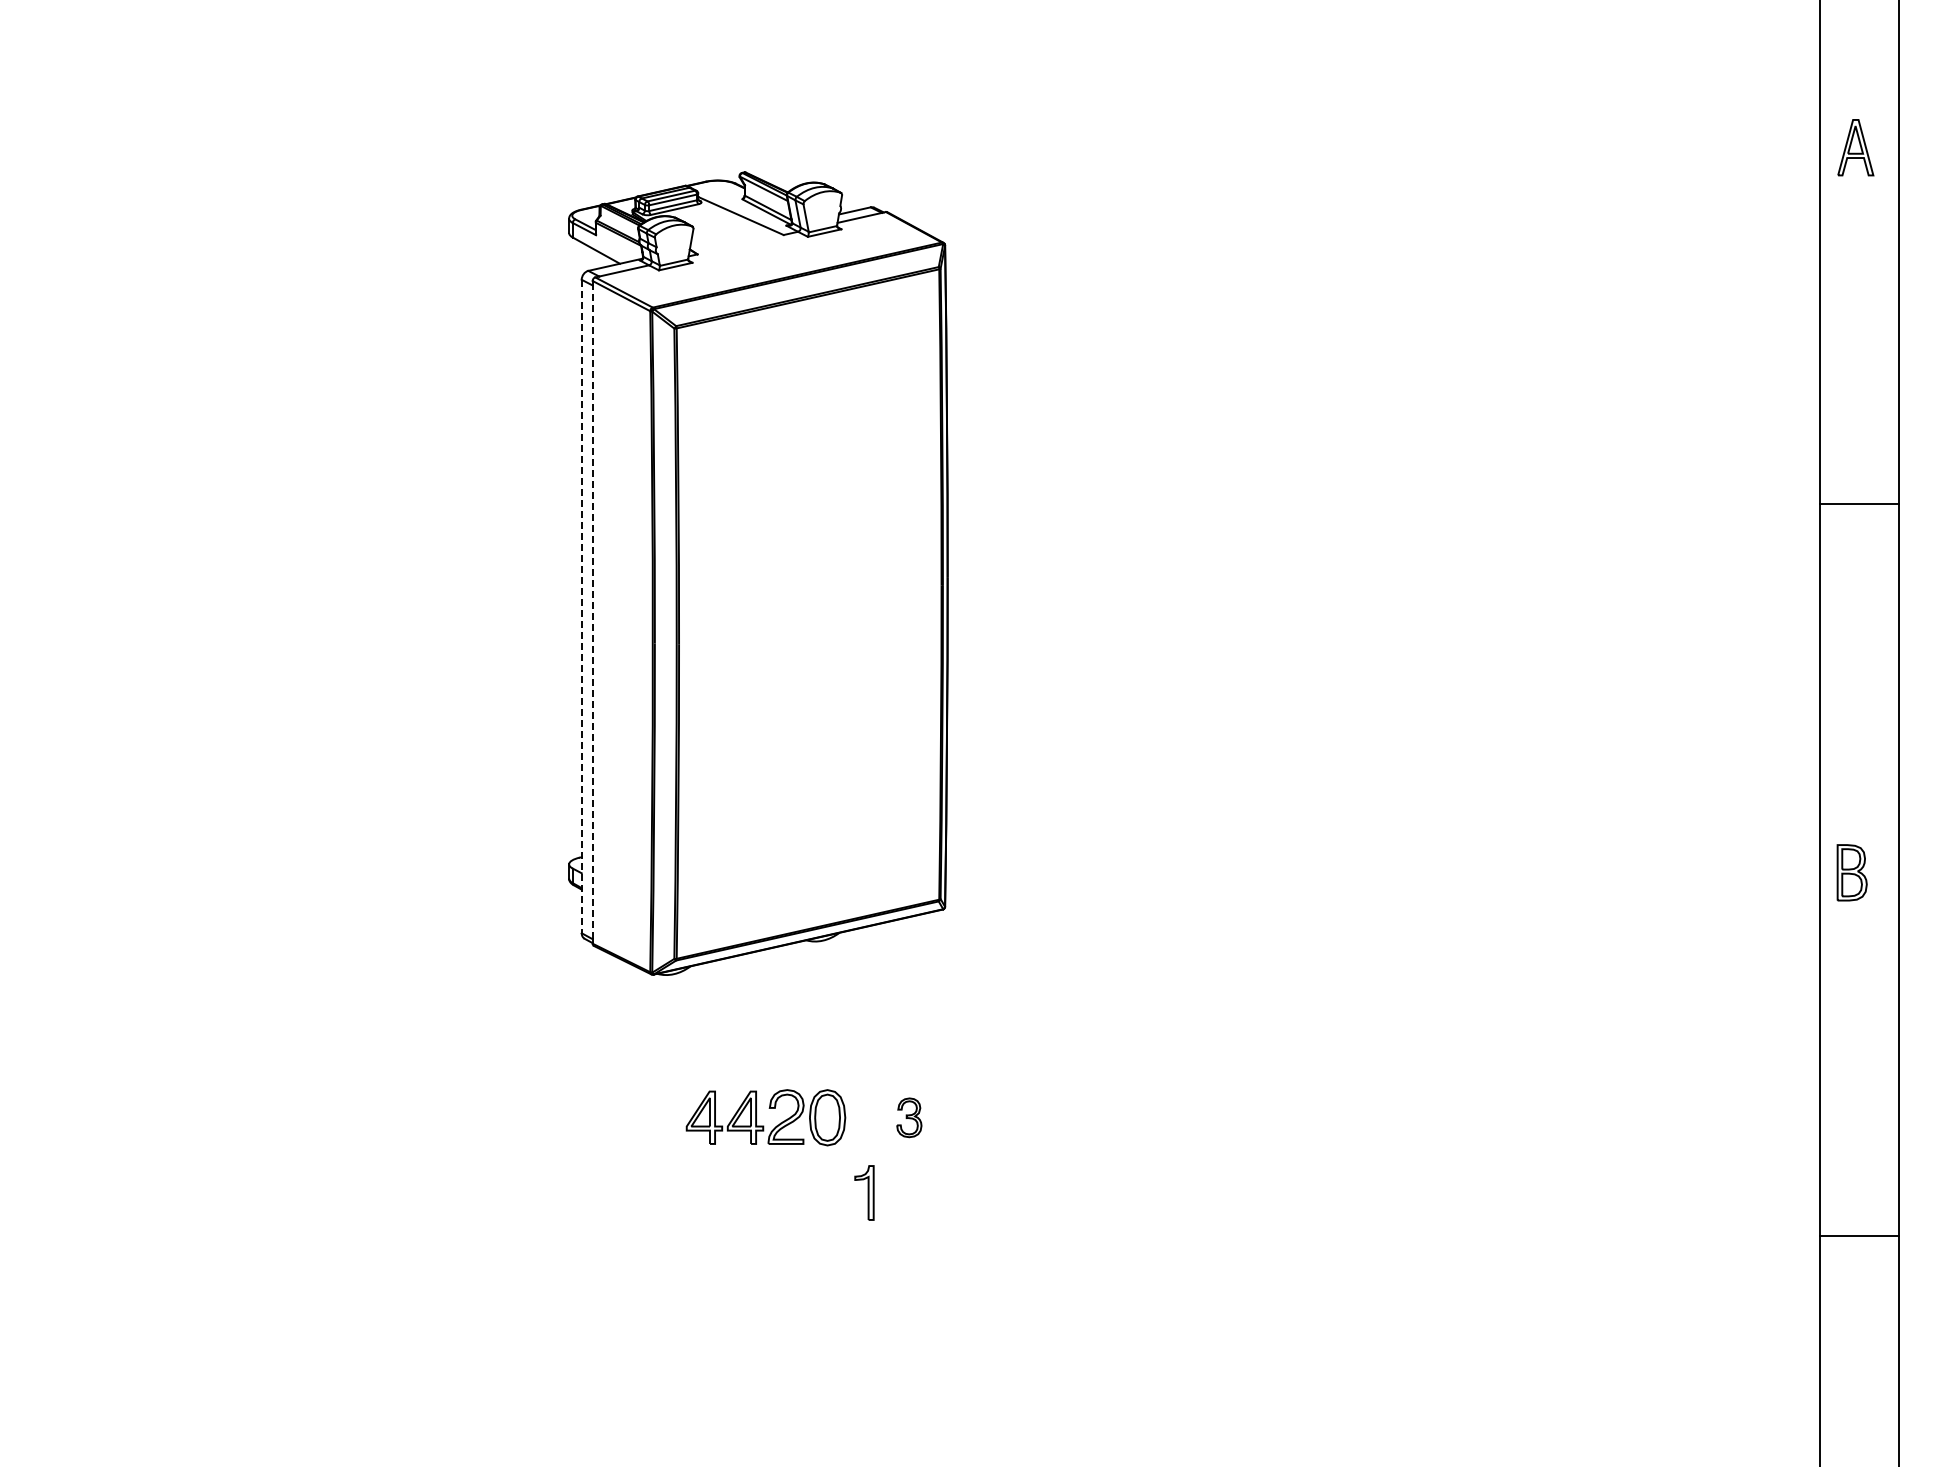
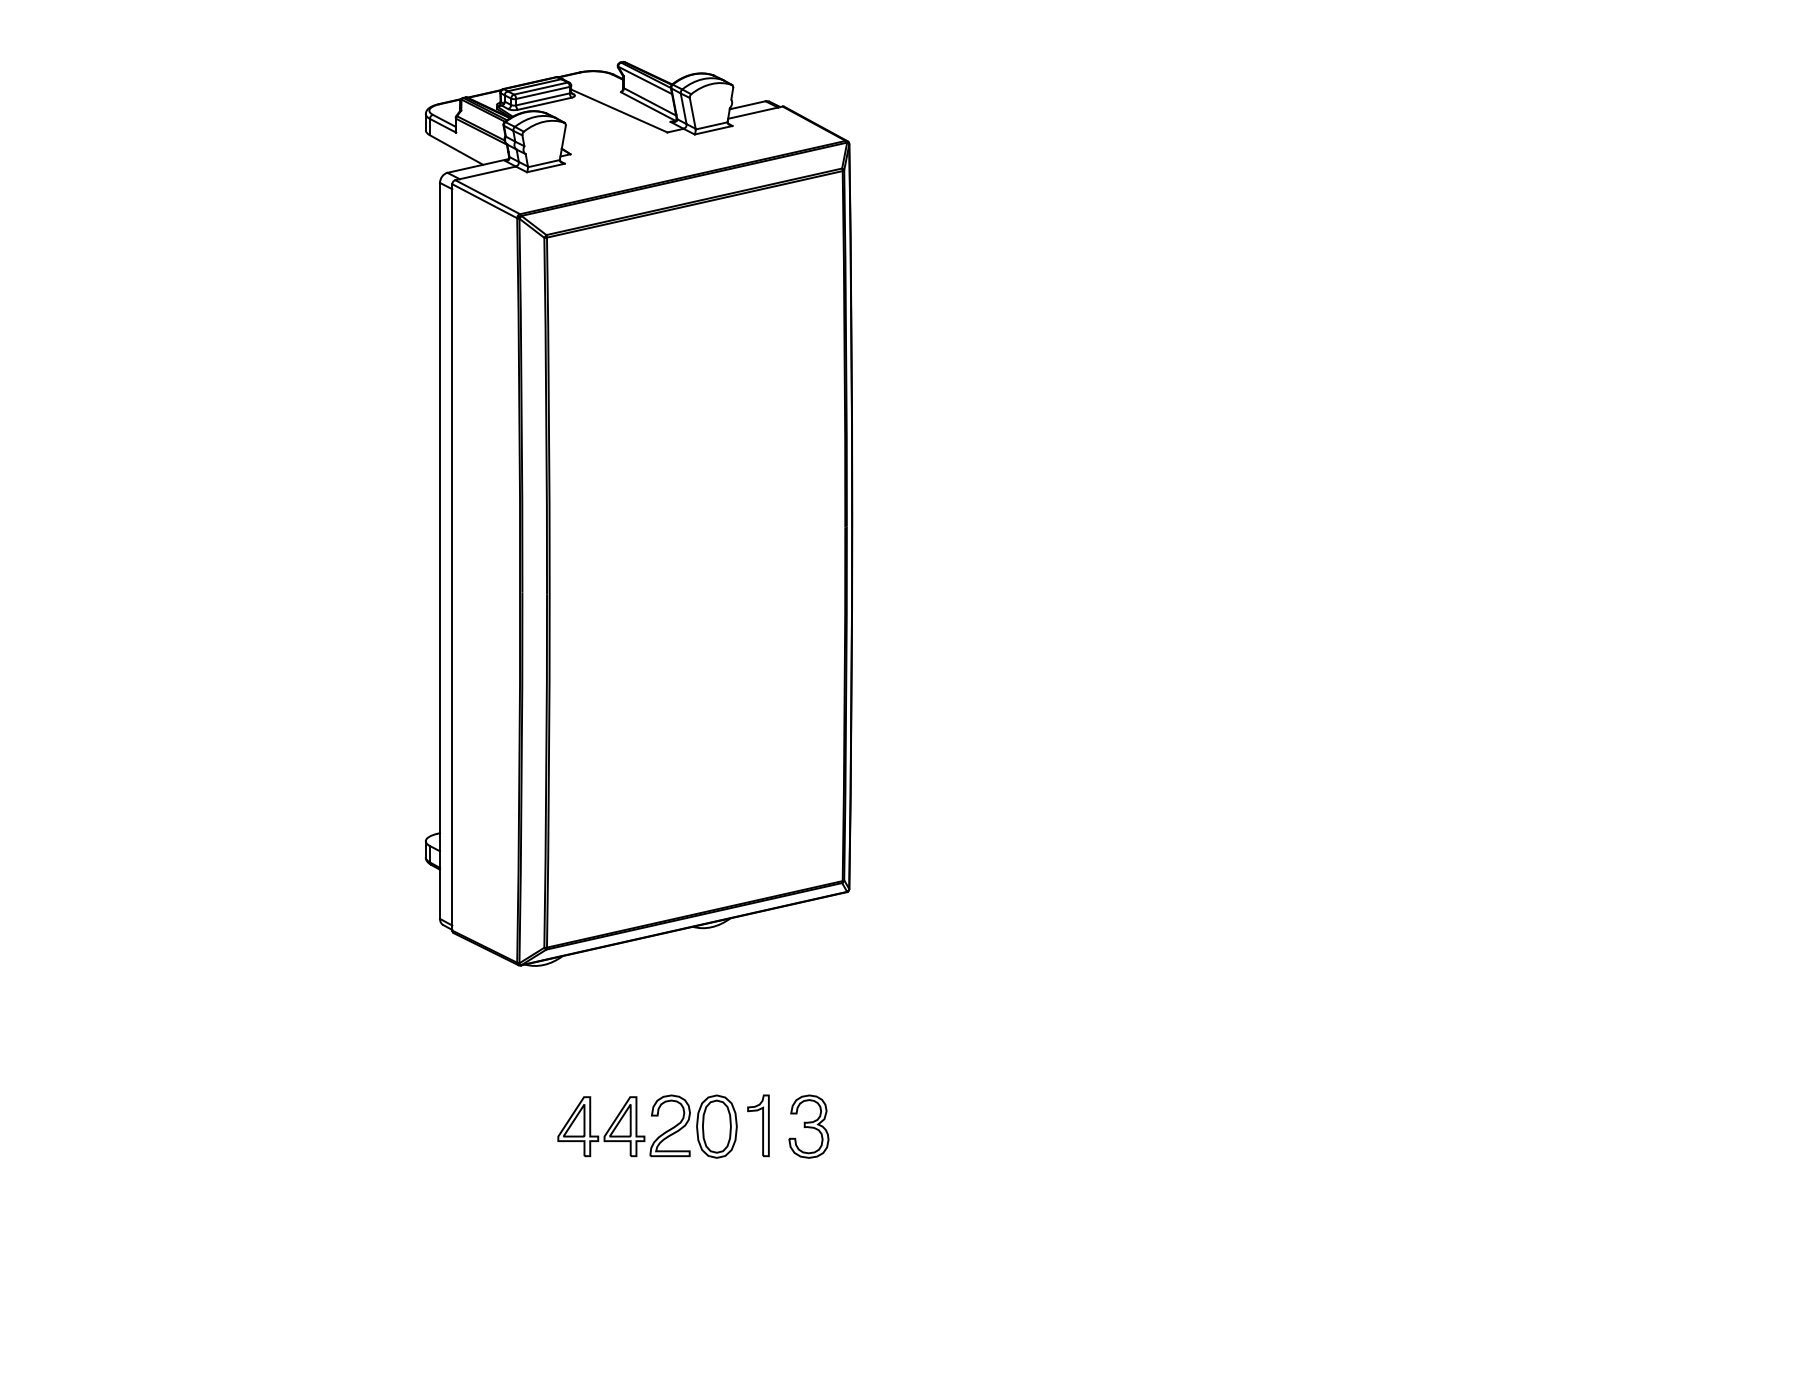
line: (581, 606) -> (439, 550), dashed -> solid
line: (592, 612) -> (452, 557), dashed -> solid
part: (909, 1117) -> (809, 1126), size x1.43
part: (864, 1192) -> (758, 1125), moved

